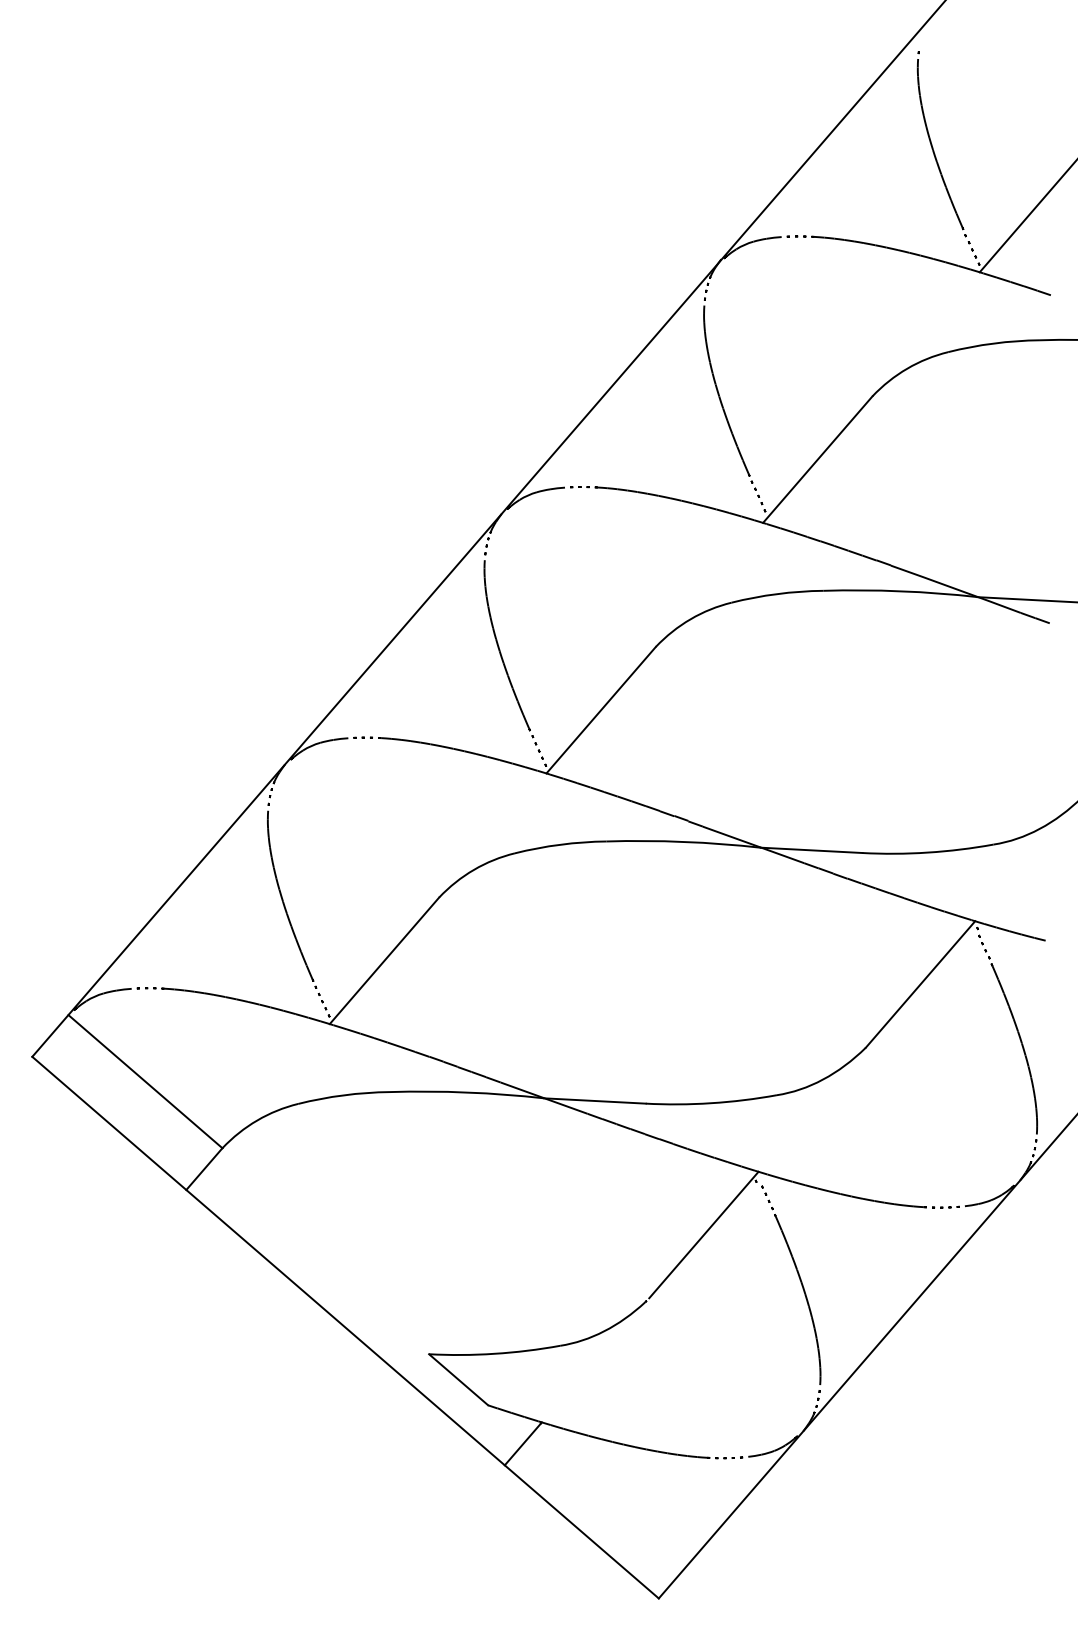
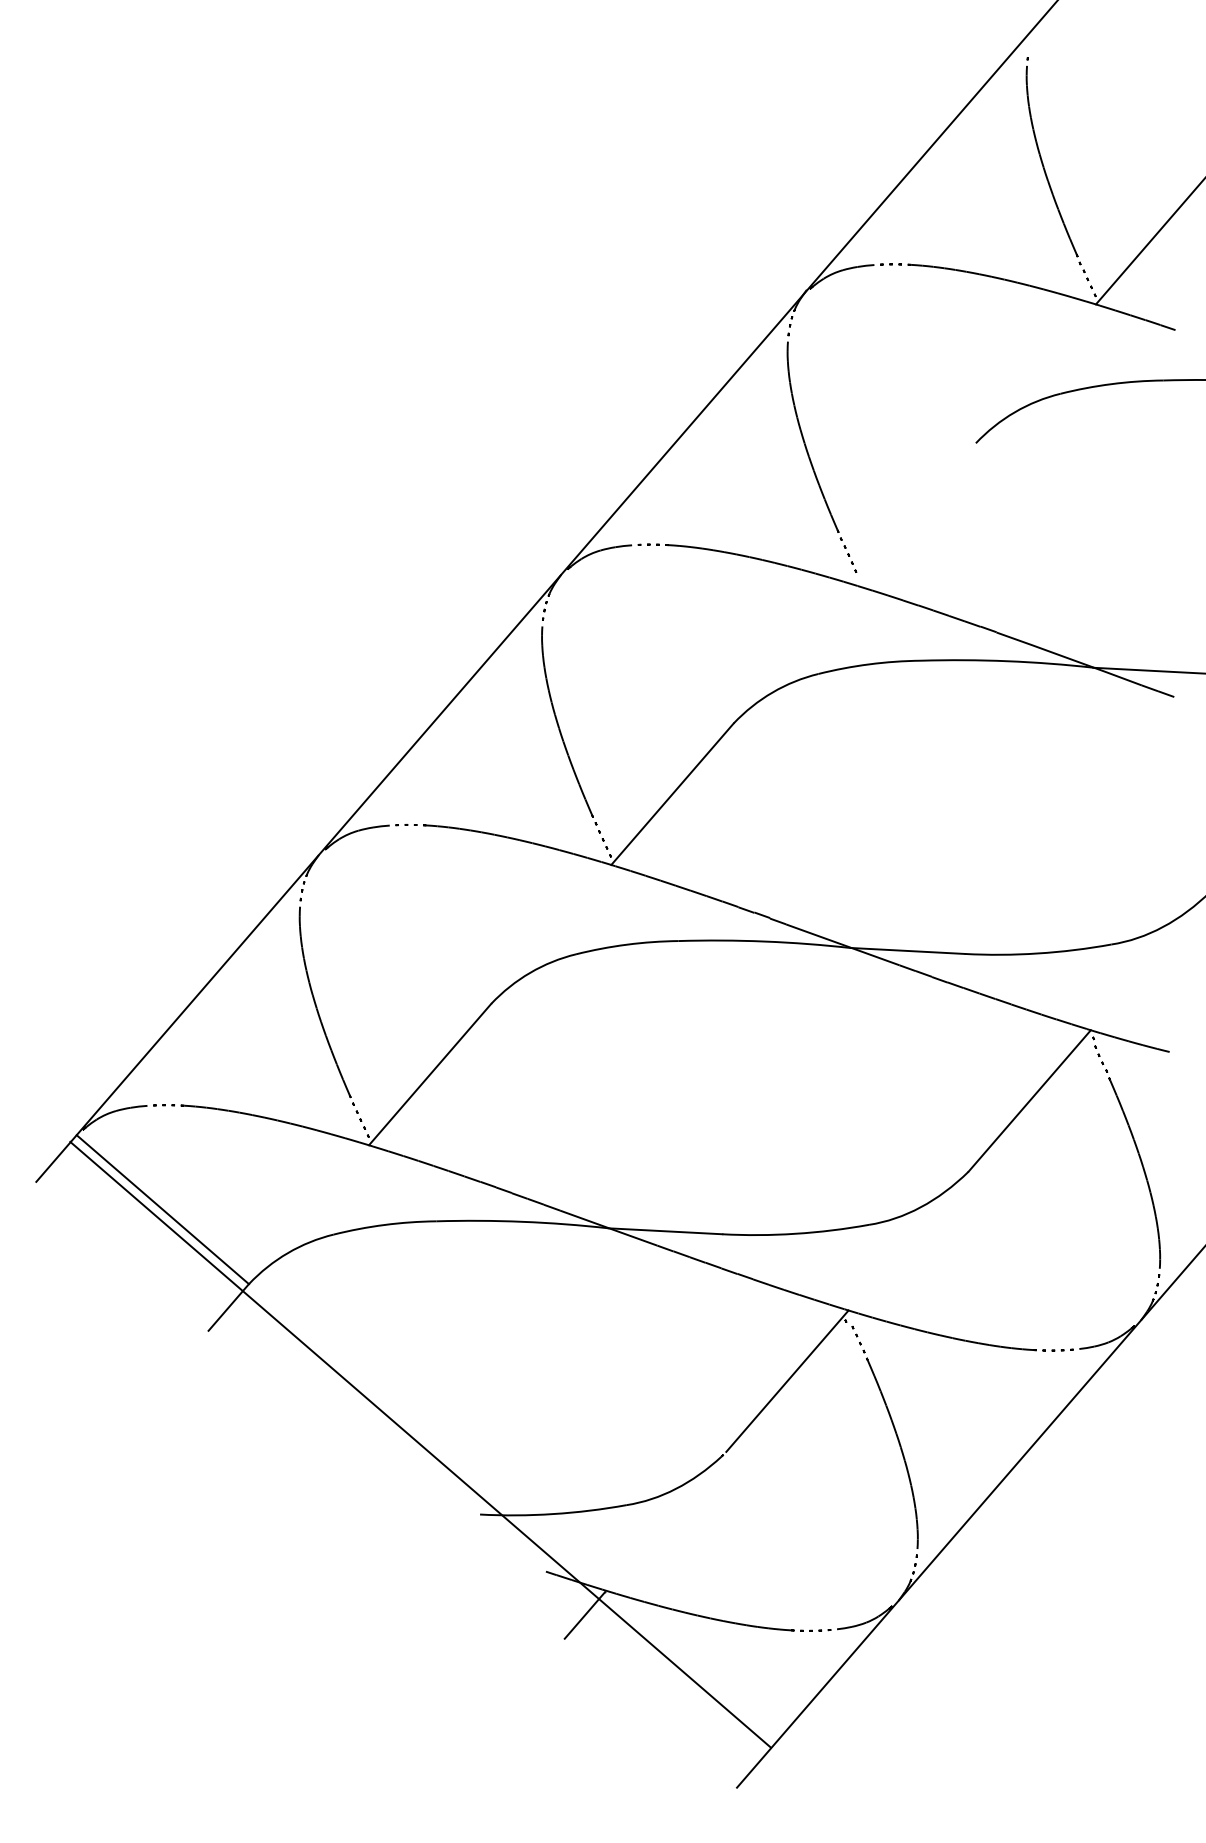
line: (817, 459) -> (914, 513), removed
line: (345, 1327) -> (420, 1444), moved
line: (458, 1379) -> (512, 1542), removed

